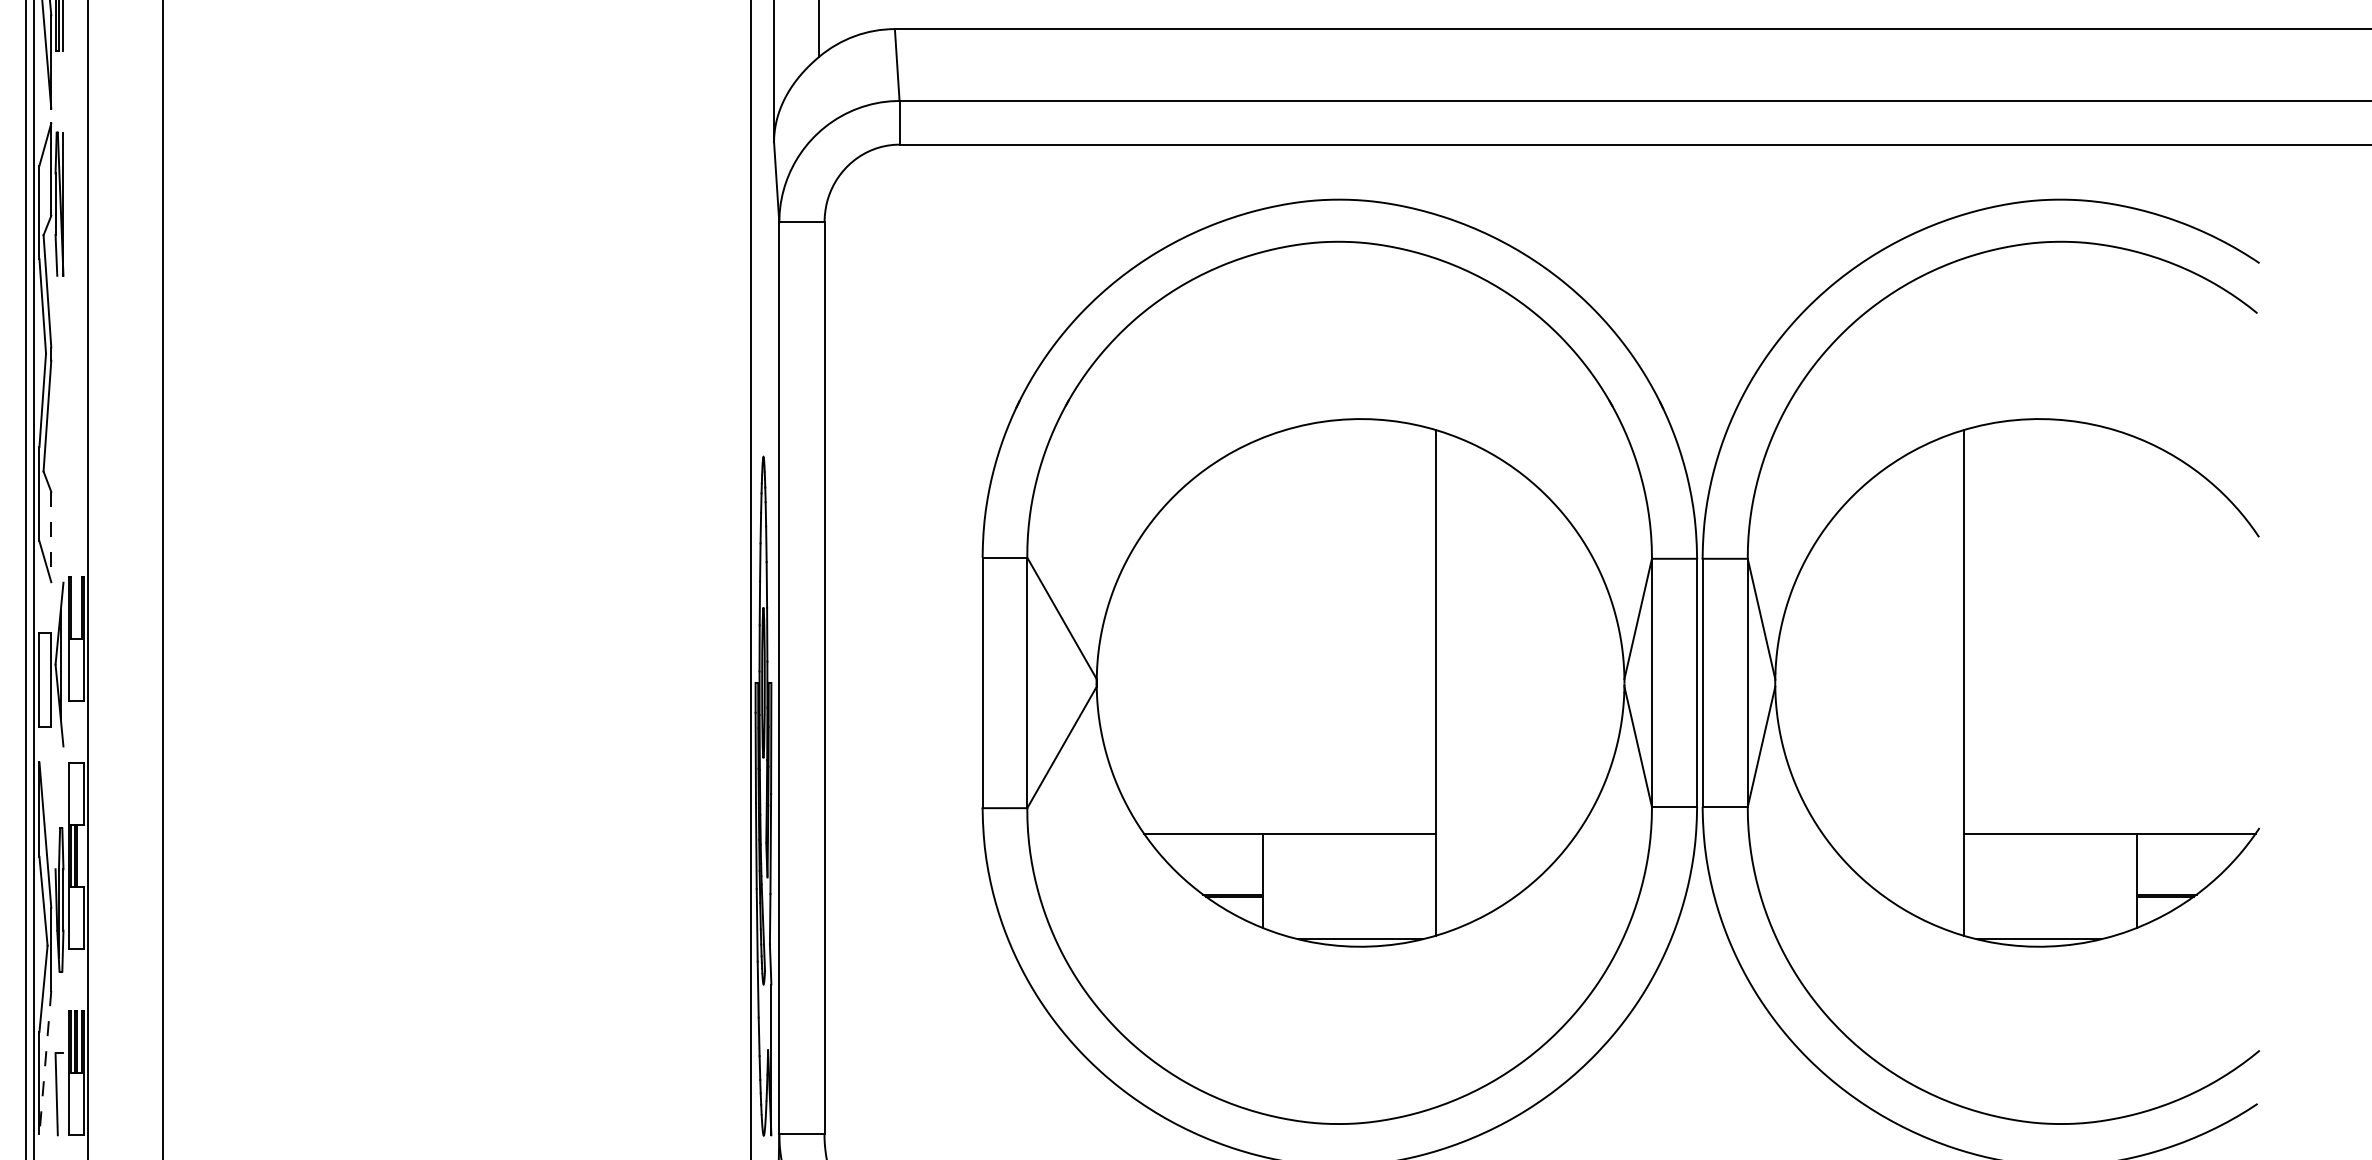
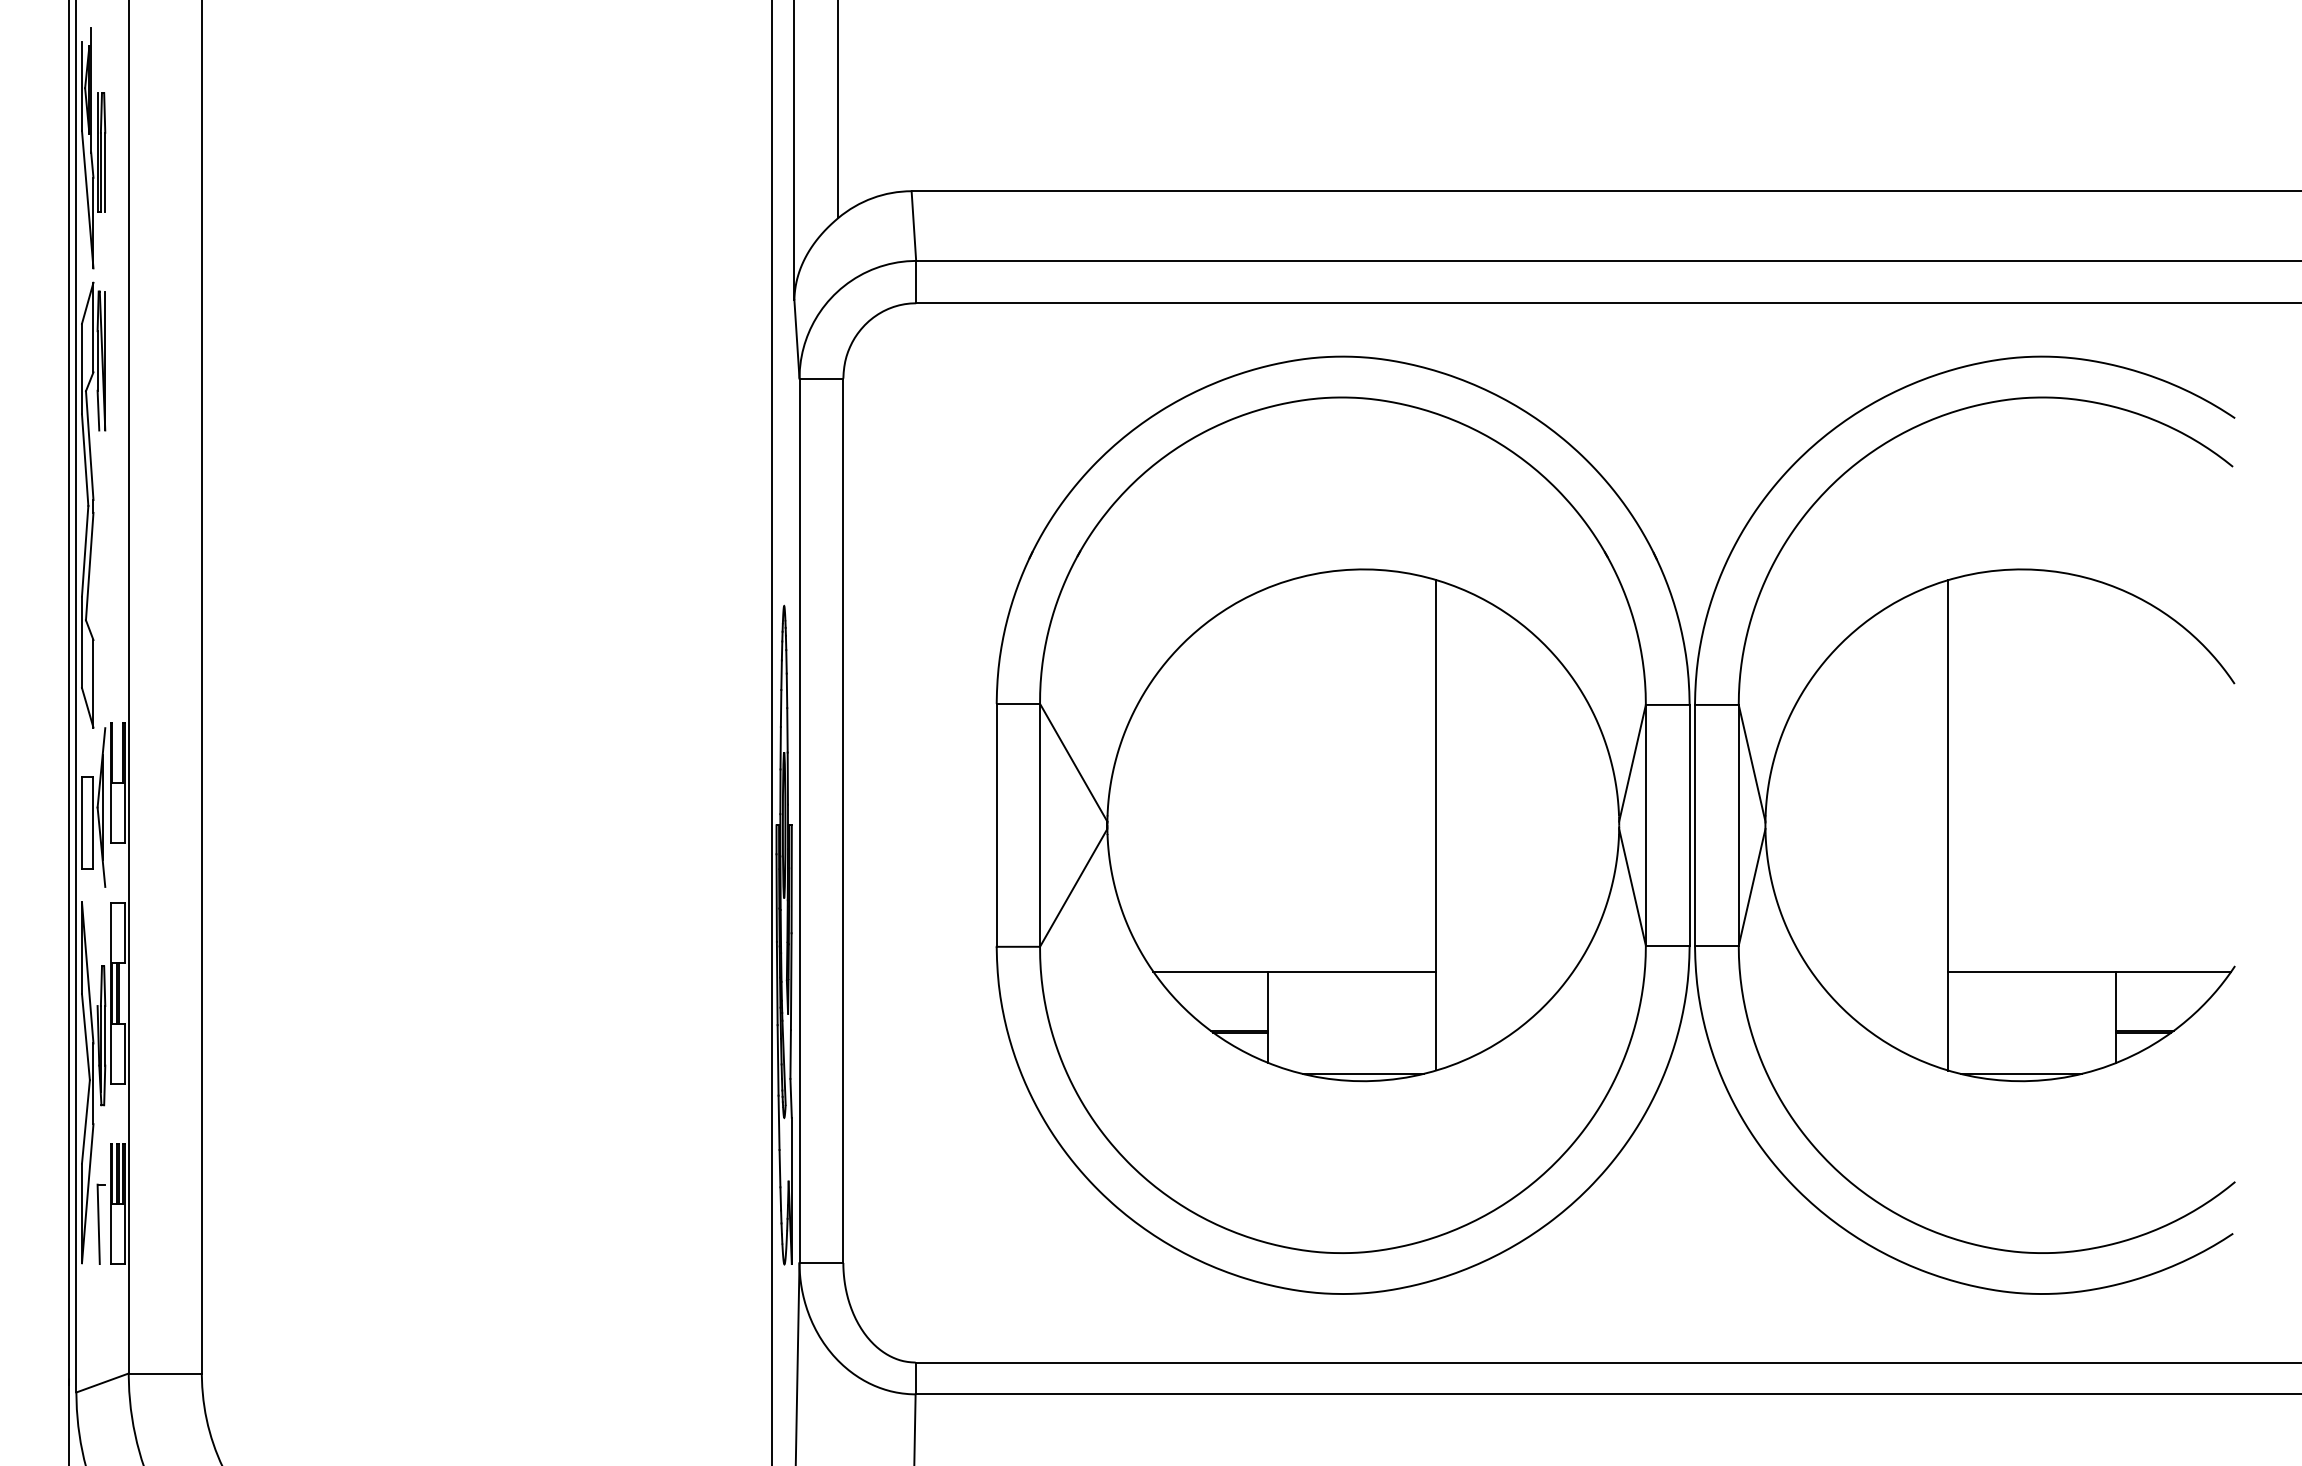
line: (51, 536) -> (93, 683), dashed -> solid
line: (45, 1062) -> (87, 1193), dashed -> solid

